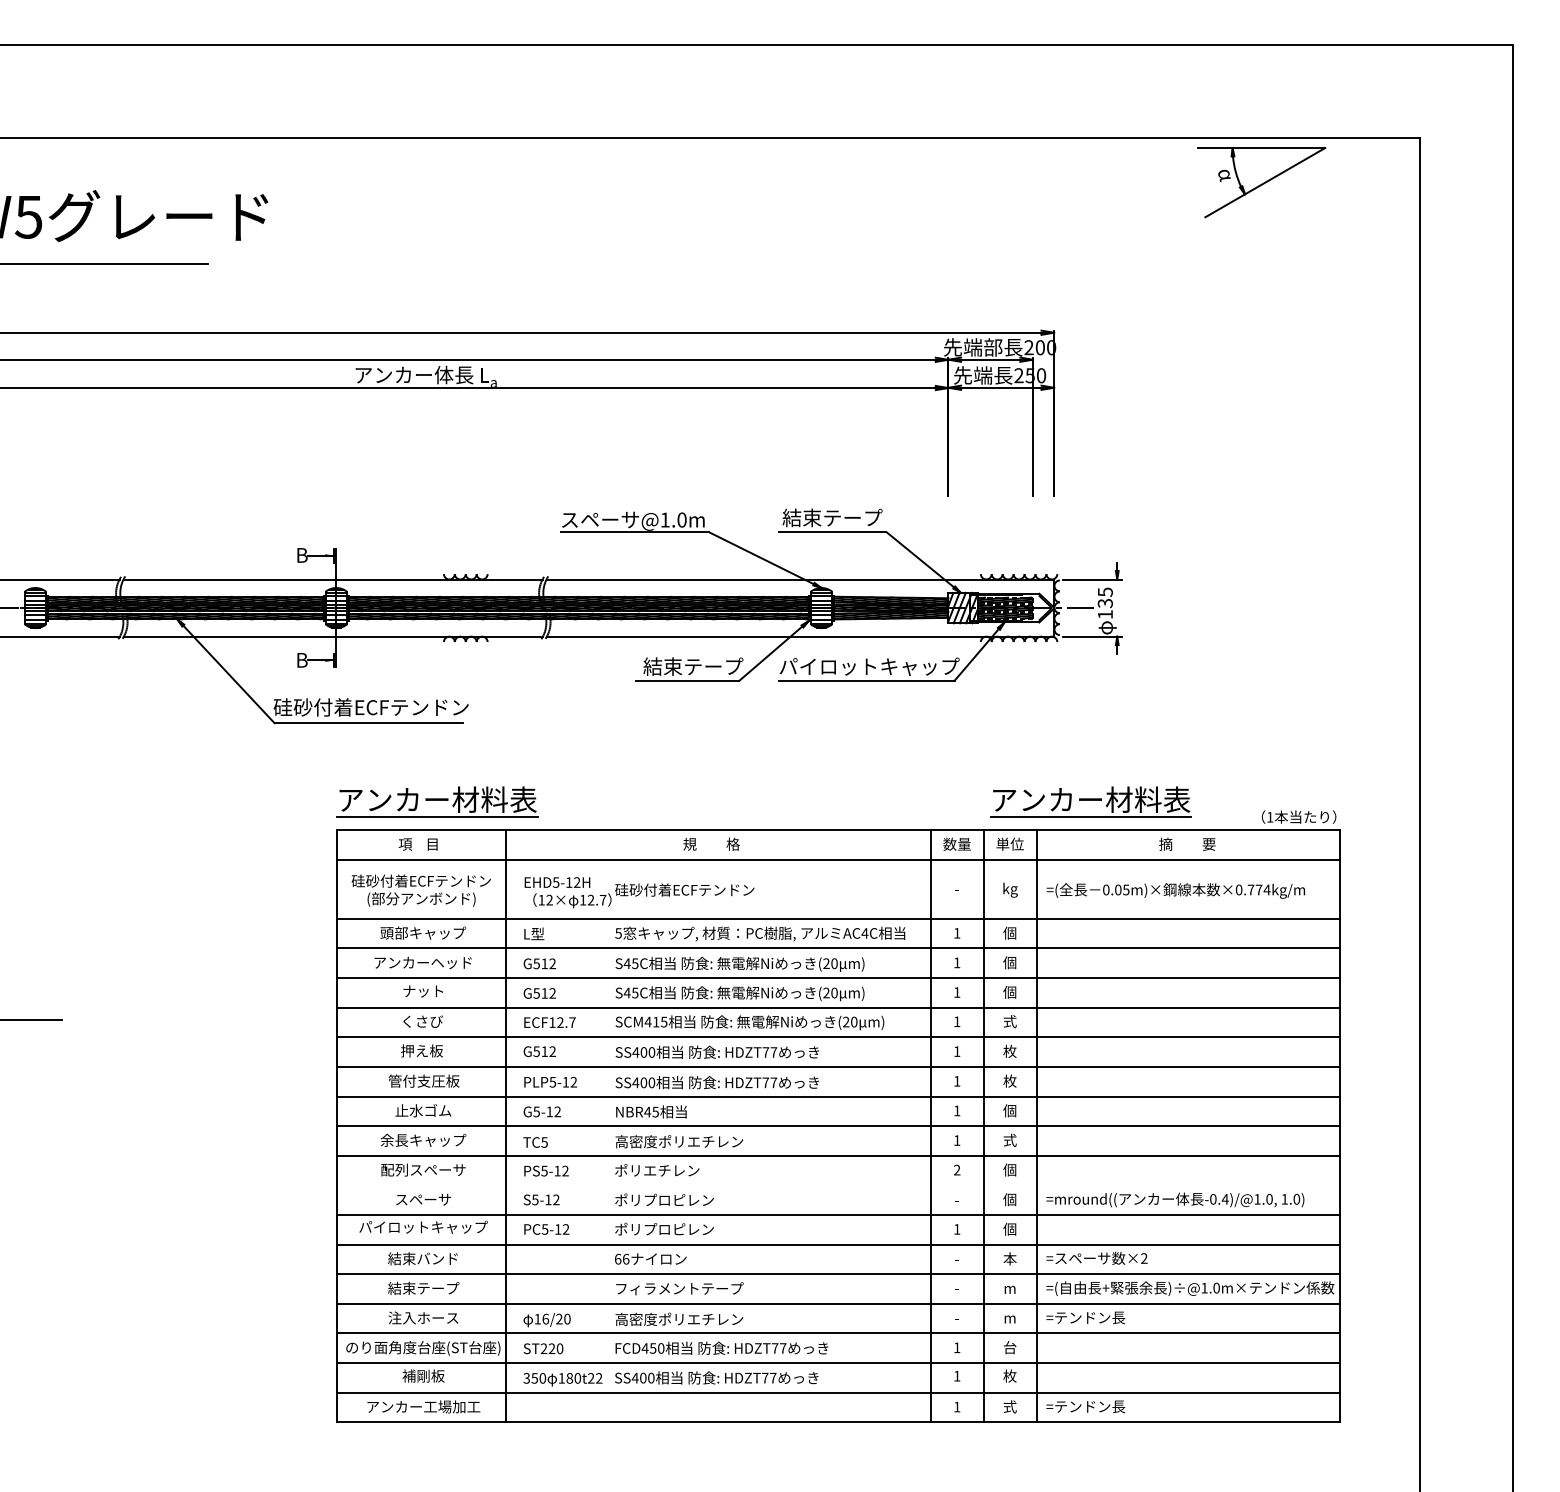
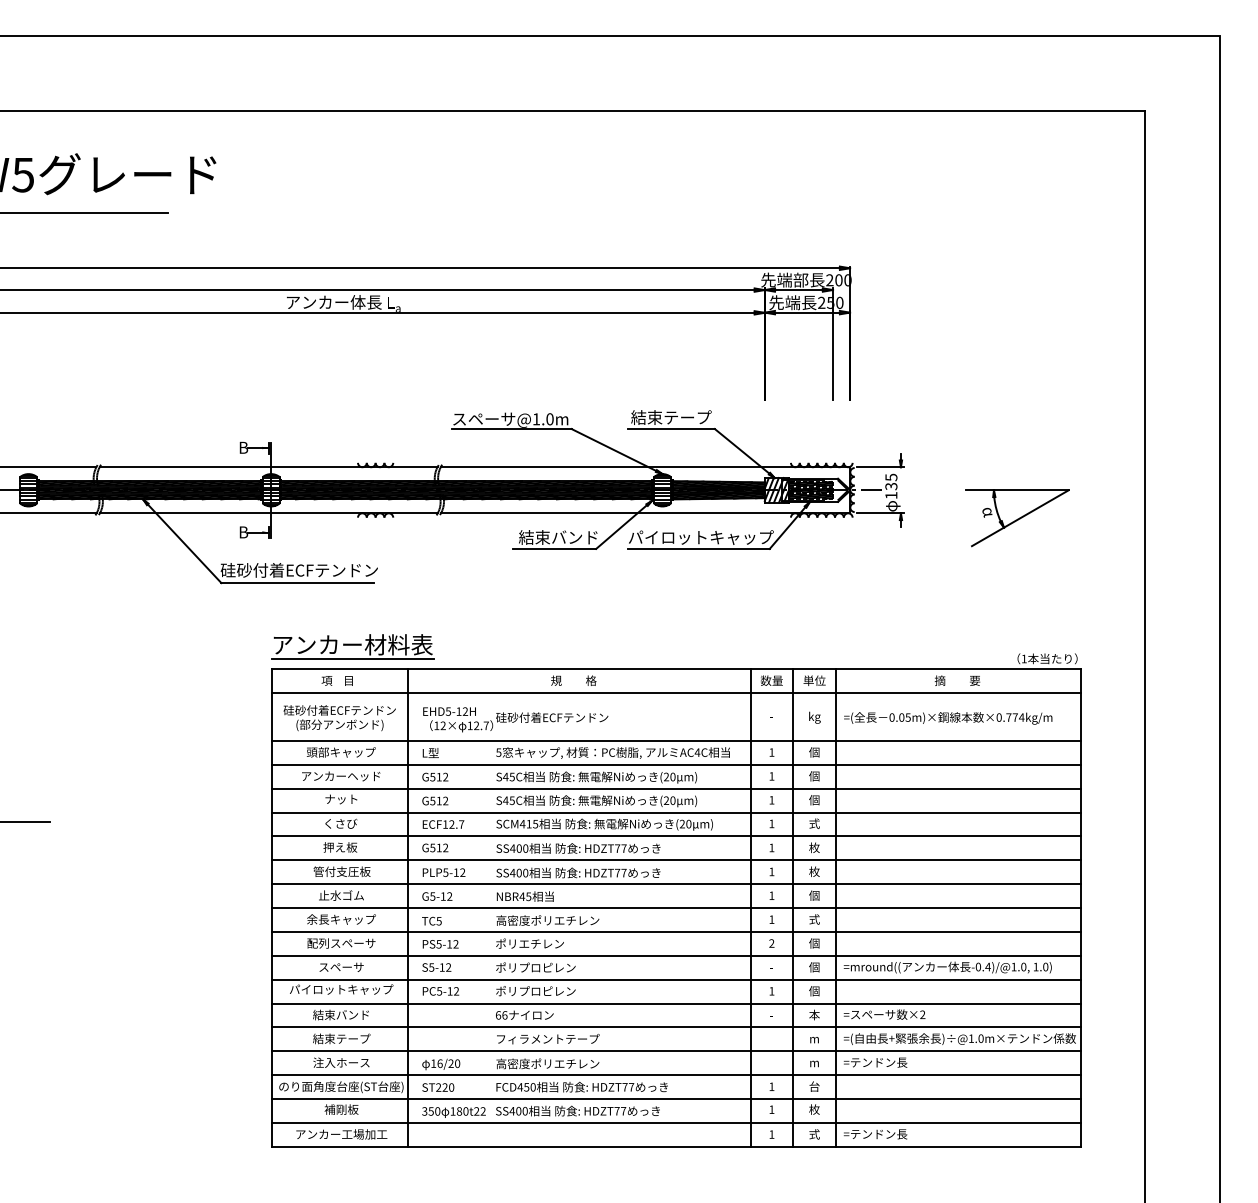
part: (1261, 182) -> (1017, 518), moved
text: (713, 666) -> (575, 537), 結束テープ -> 結束バンド
part: (1090, 801) -> (879, 646), removed
line: (837, 1184) -> (675, 955), added

